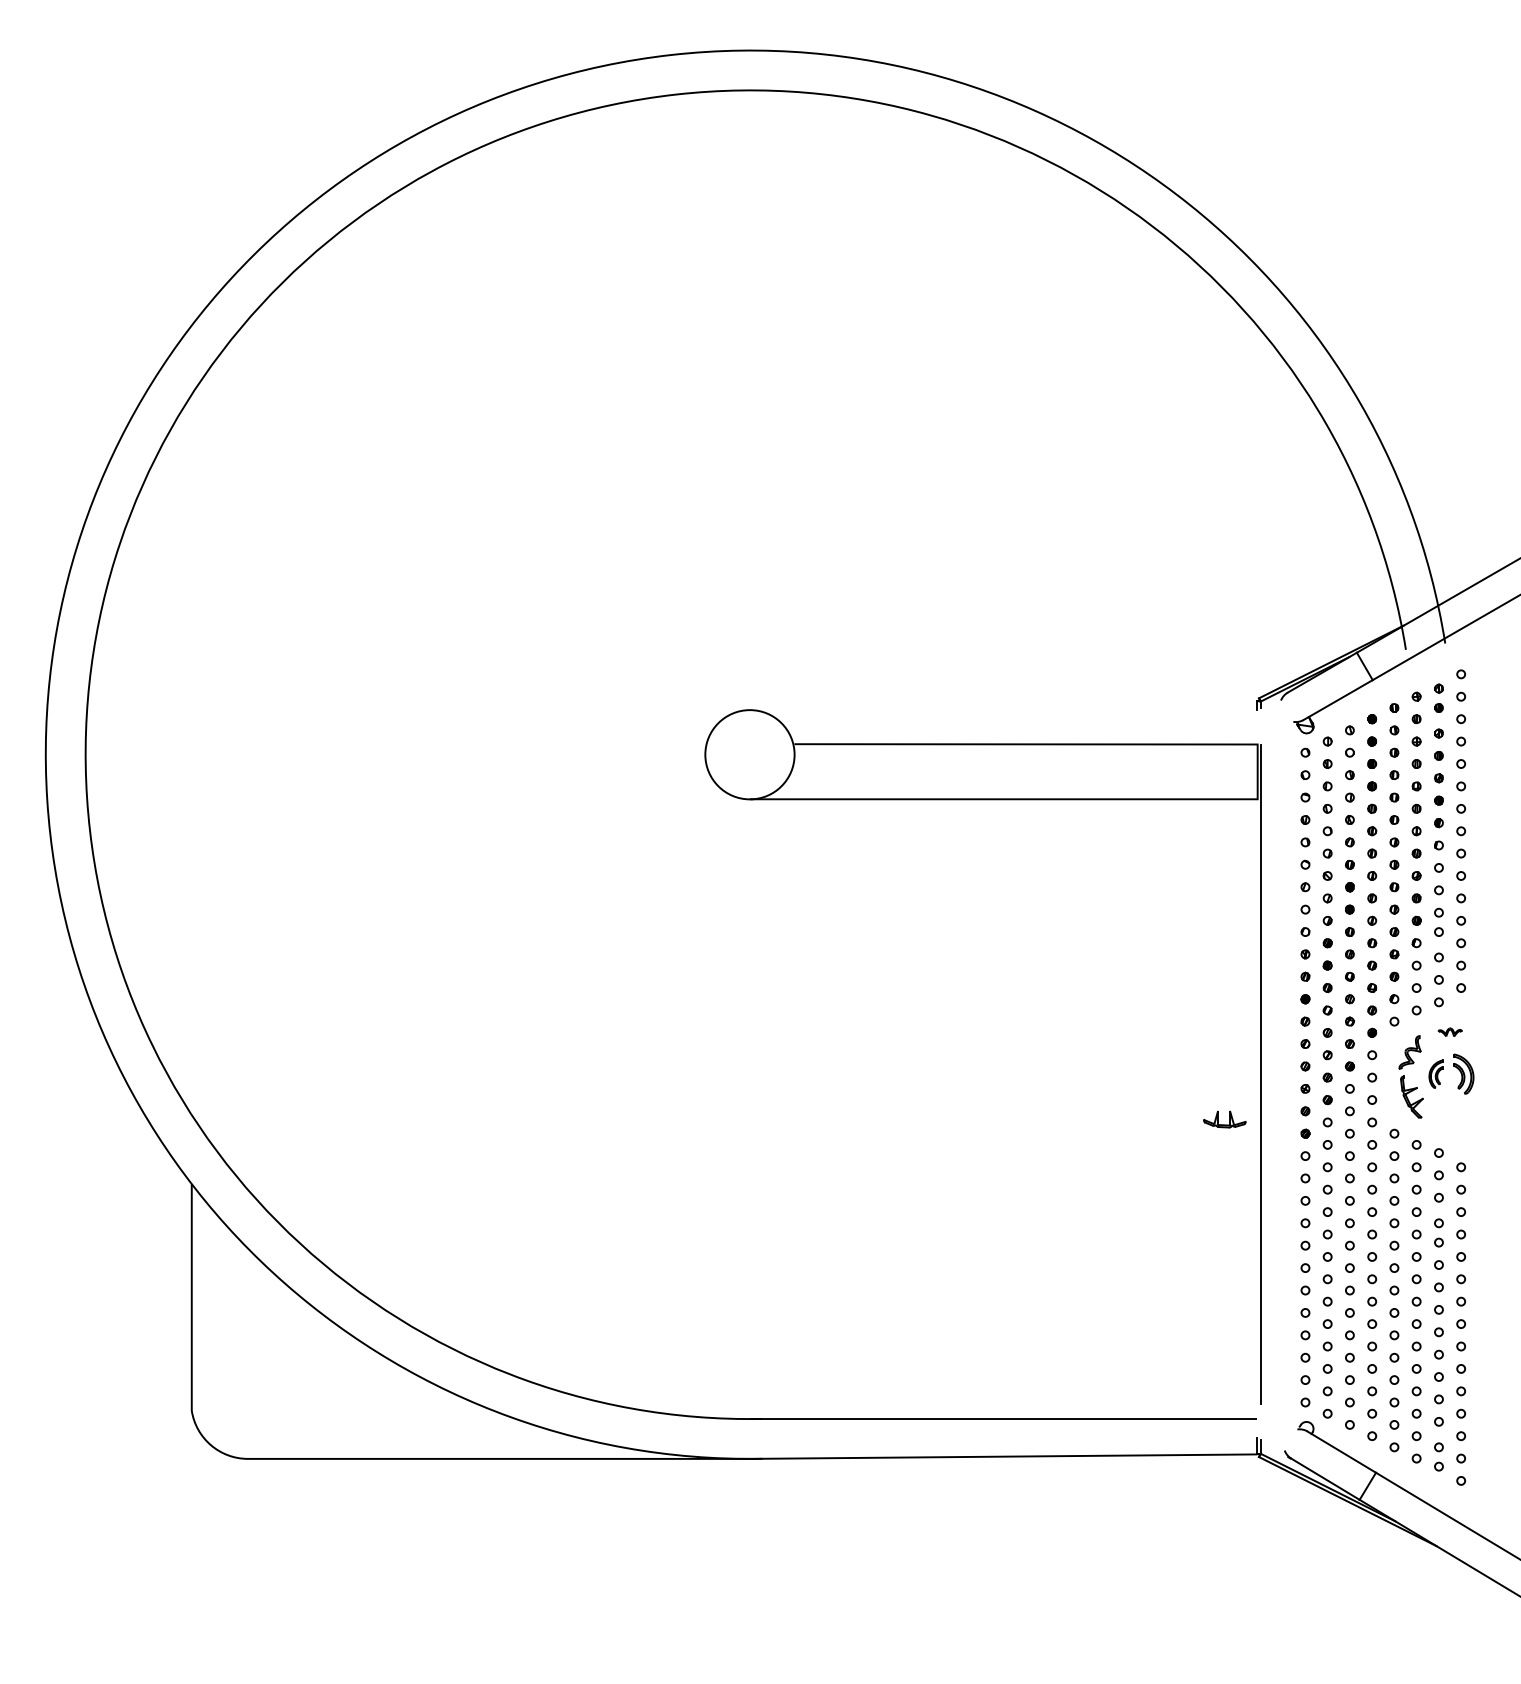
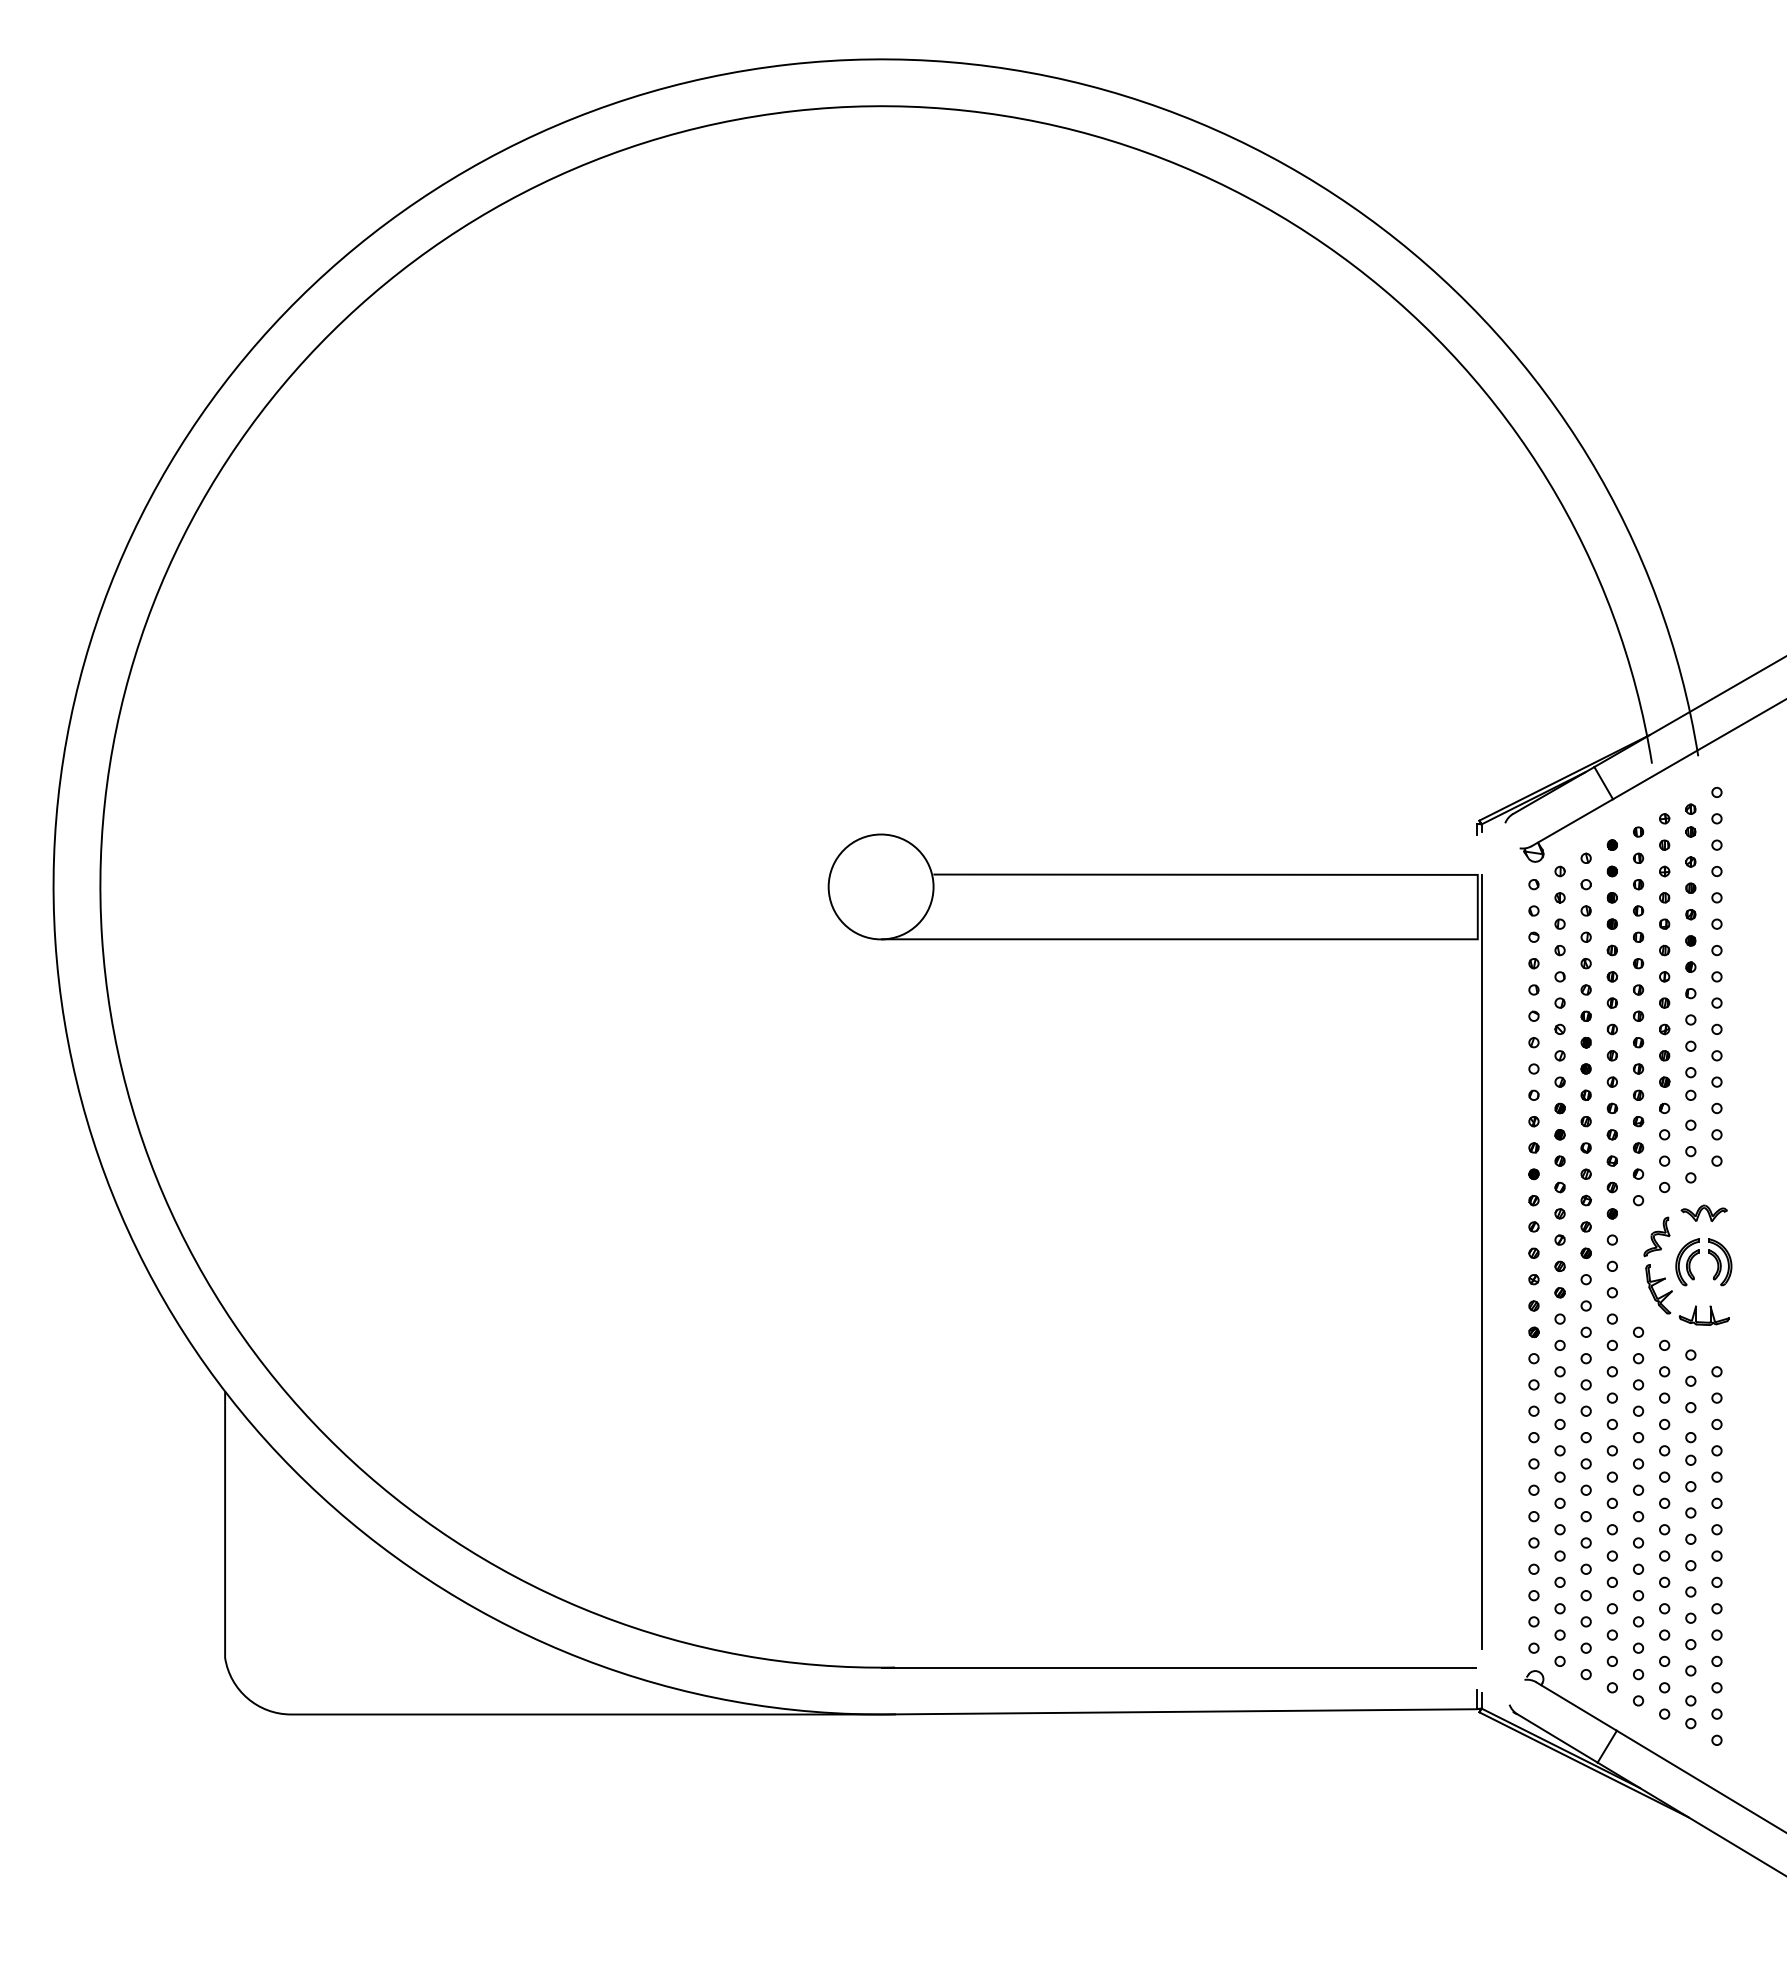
part: (1449, 1031) -> (1703, 1212), size x1.67
part: (1436, 1074) -> (1687, 1262), size x1.43
part: (1224, 1119) -> (1703, 1315), moved

